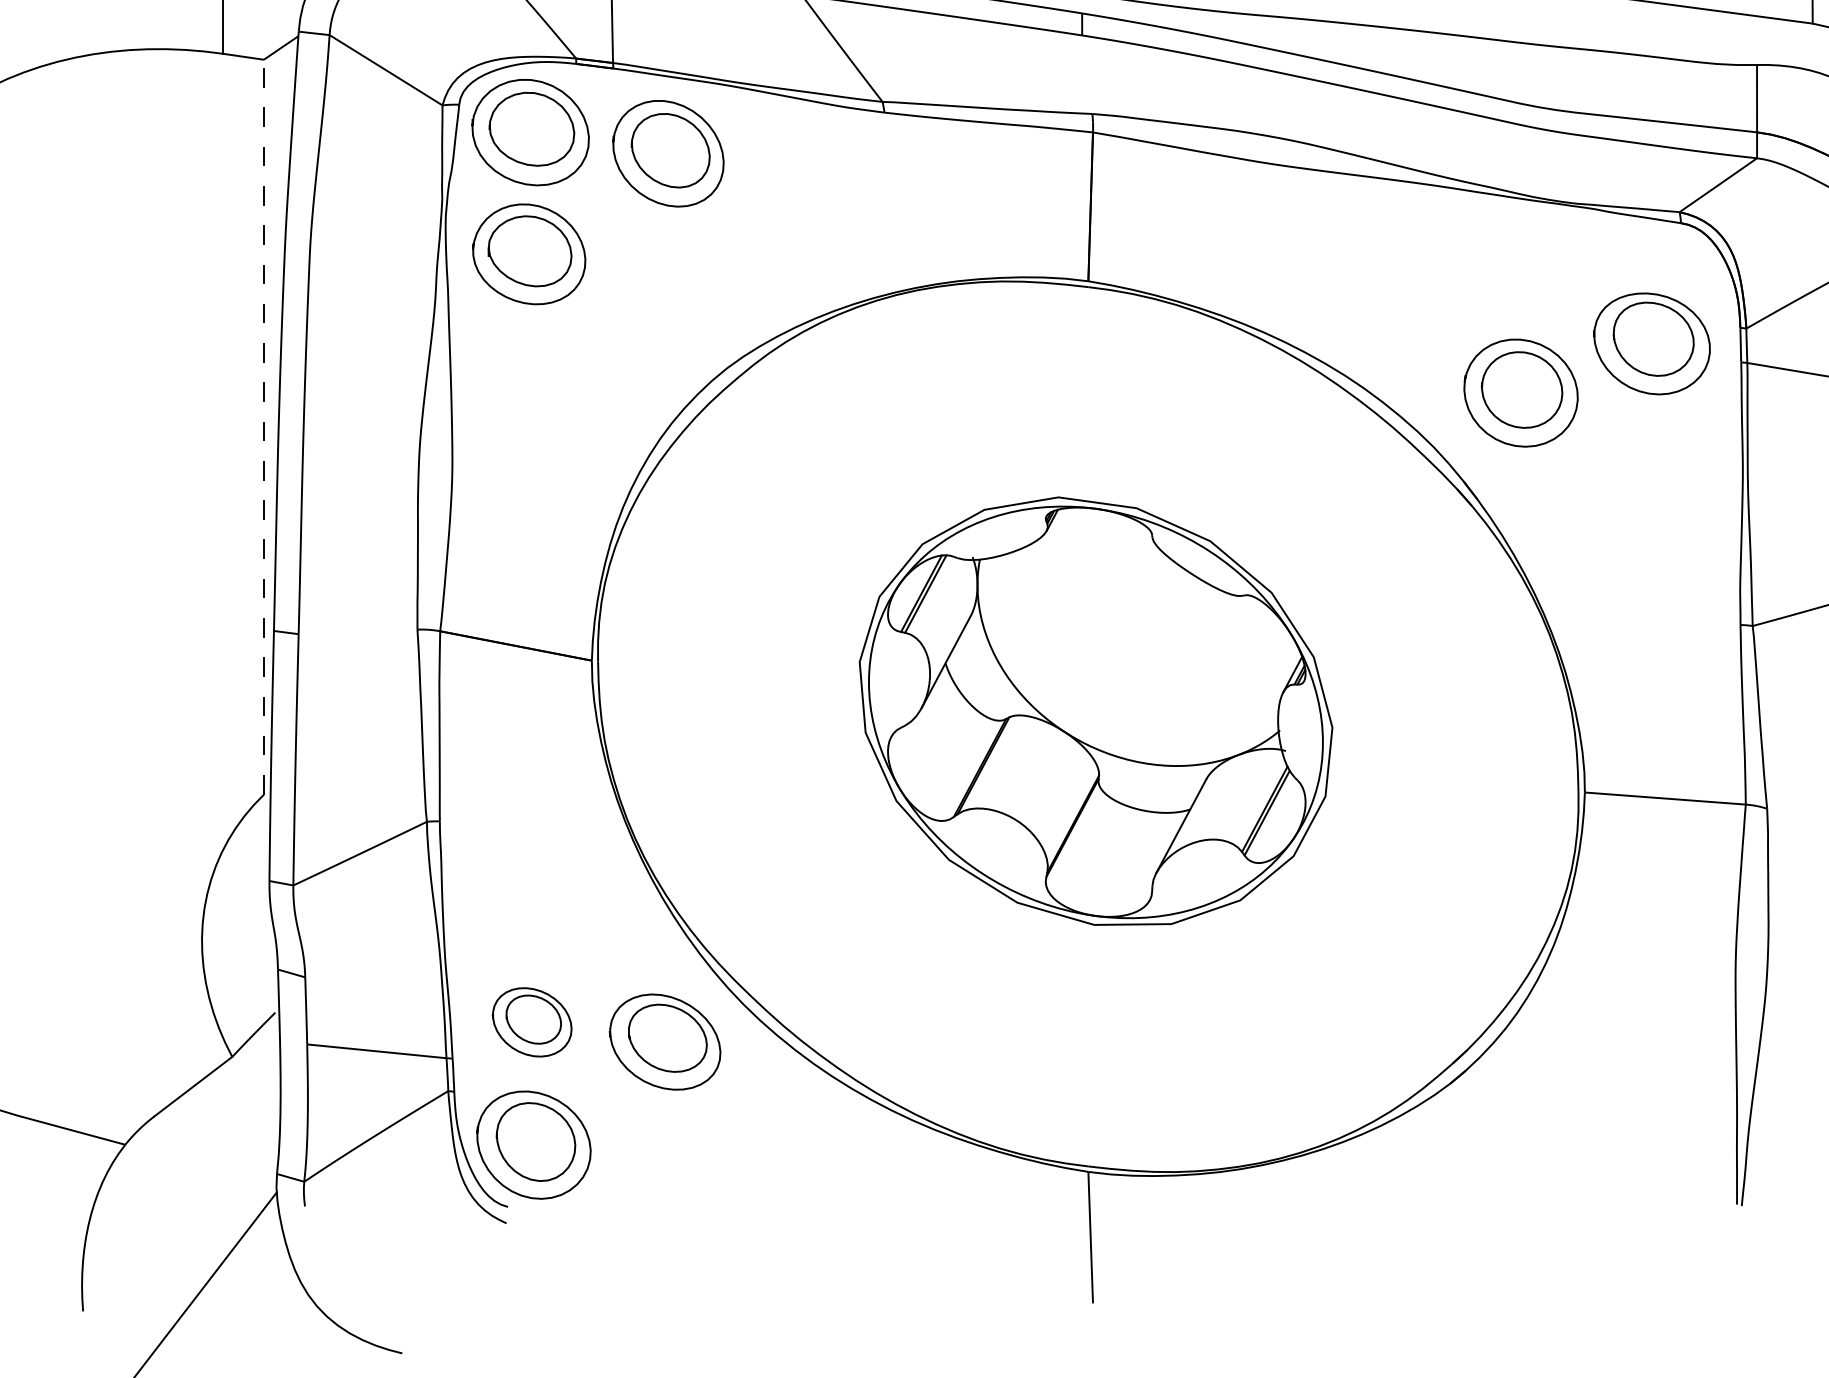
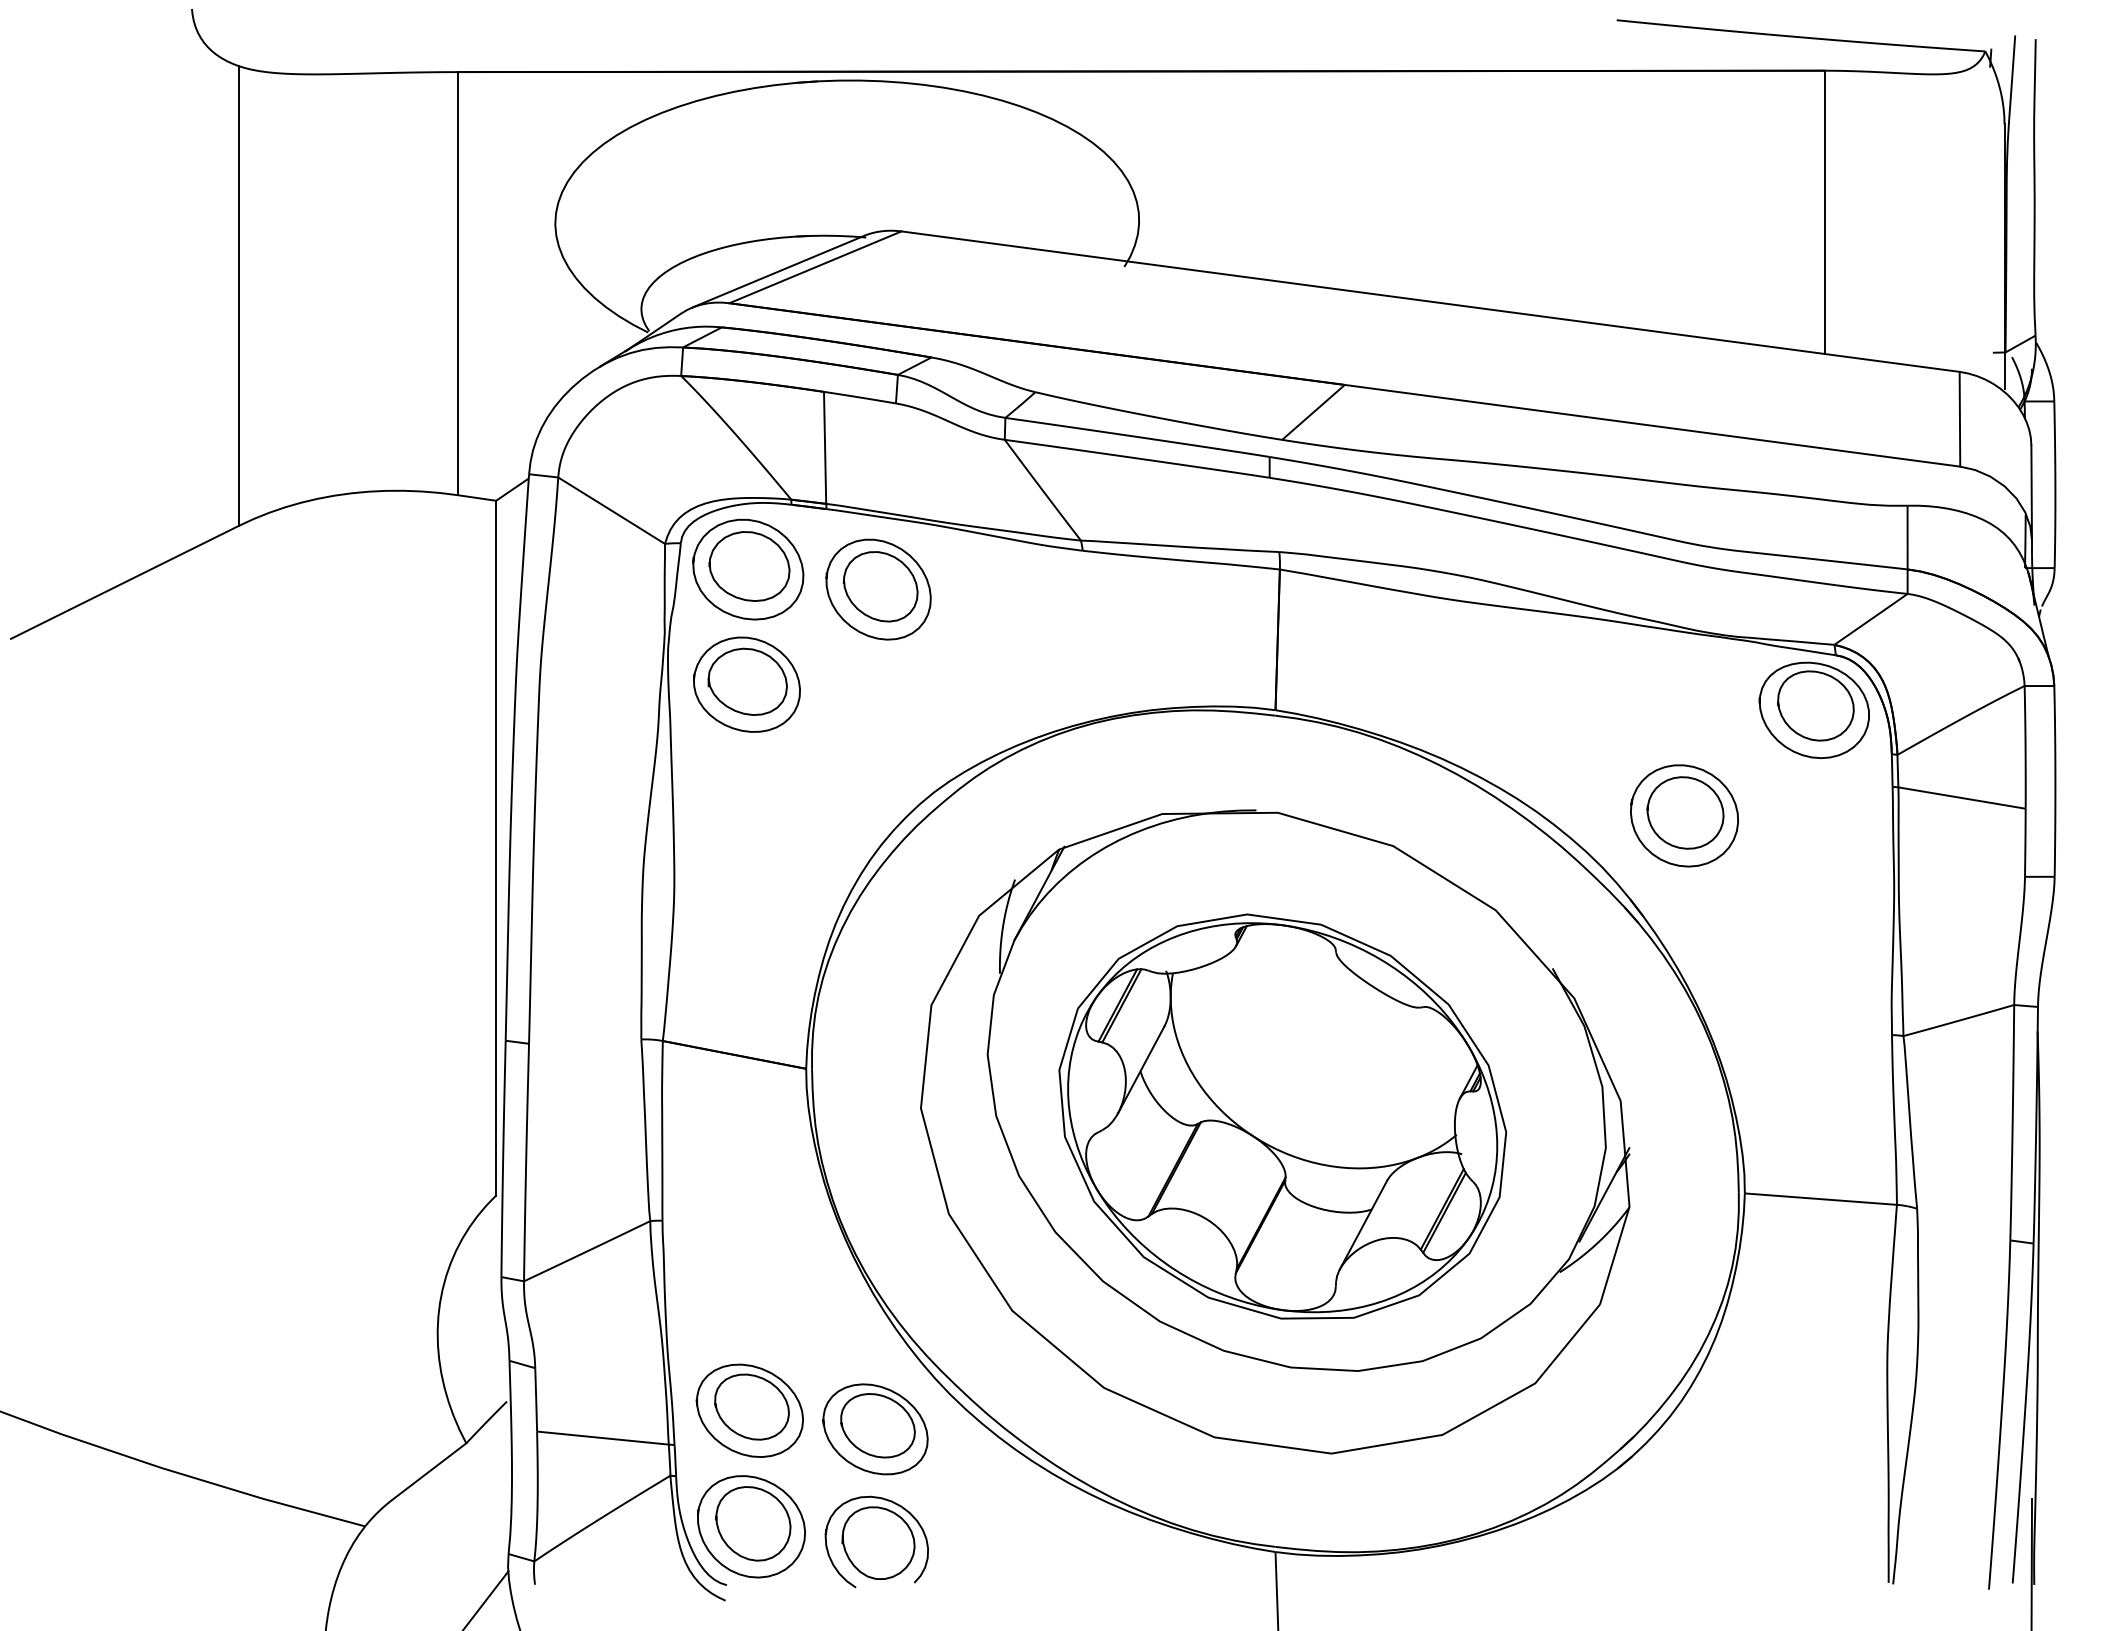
part: (1651, 344) -> (1813, 710), moved
line: (264, 426) -> (496, 847), dashed -> solid
part: (1088, 726) -> (1275, 1131), added
part: (531, 1022) -> (749, 1410), size x1.43
part: (666, 1160) -> (876, 1541), added

